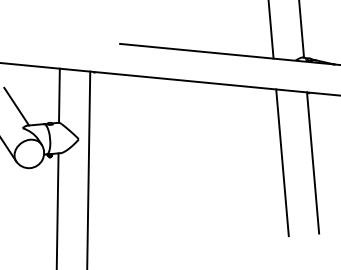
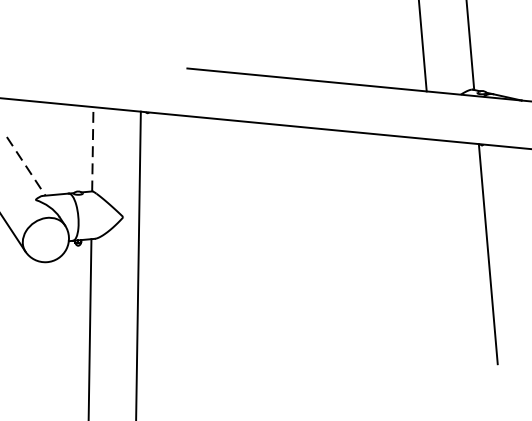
line: (59, 95) -> (92, 148), solid -> dashed
line: (16, 106) -> (25, 166), solid -> dashed
line: (282, 162) -> (440, 253), removed

